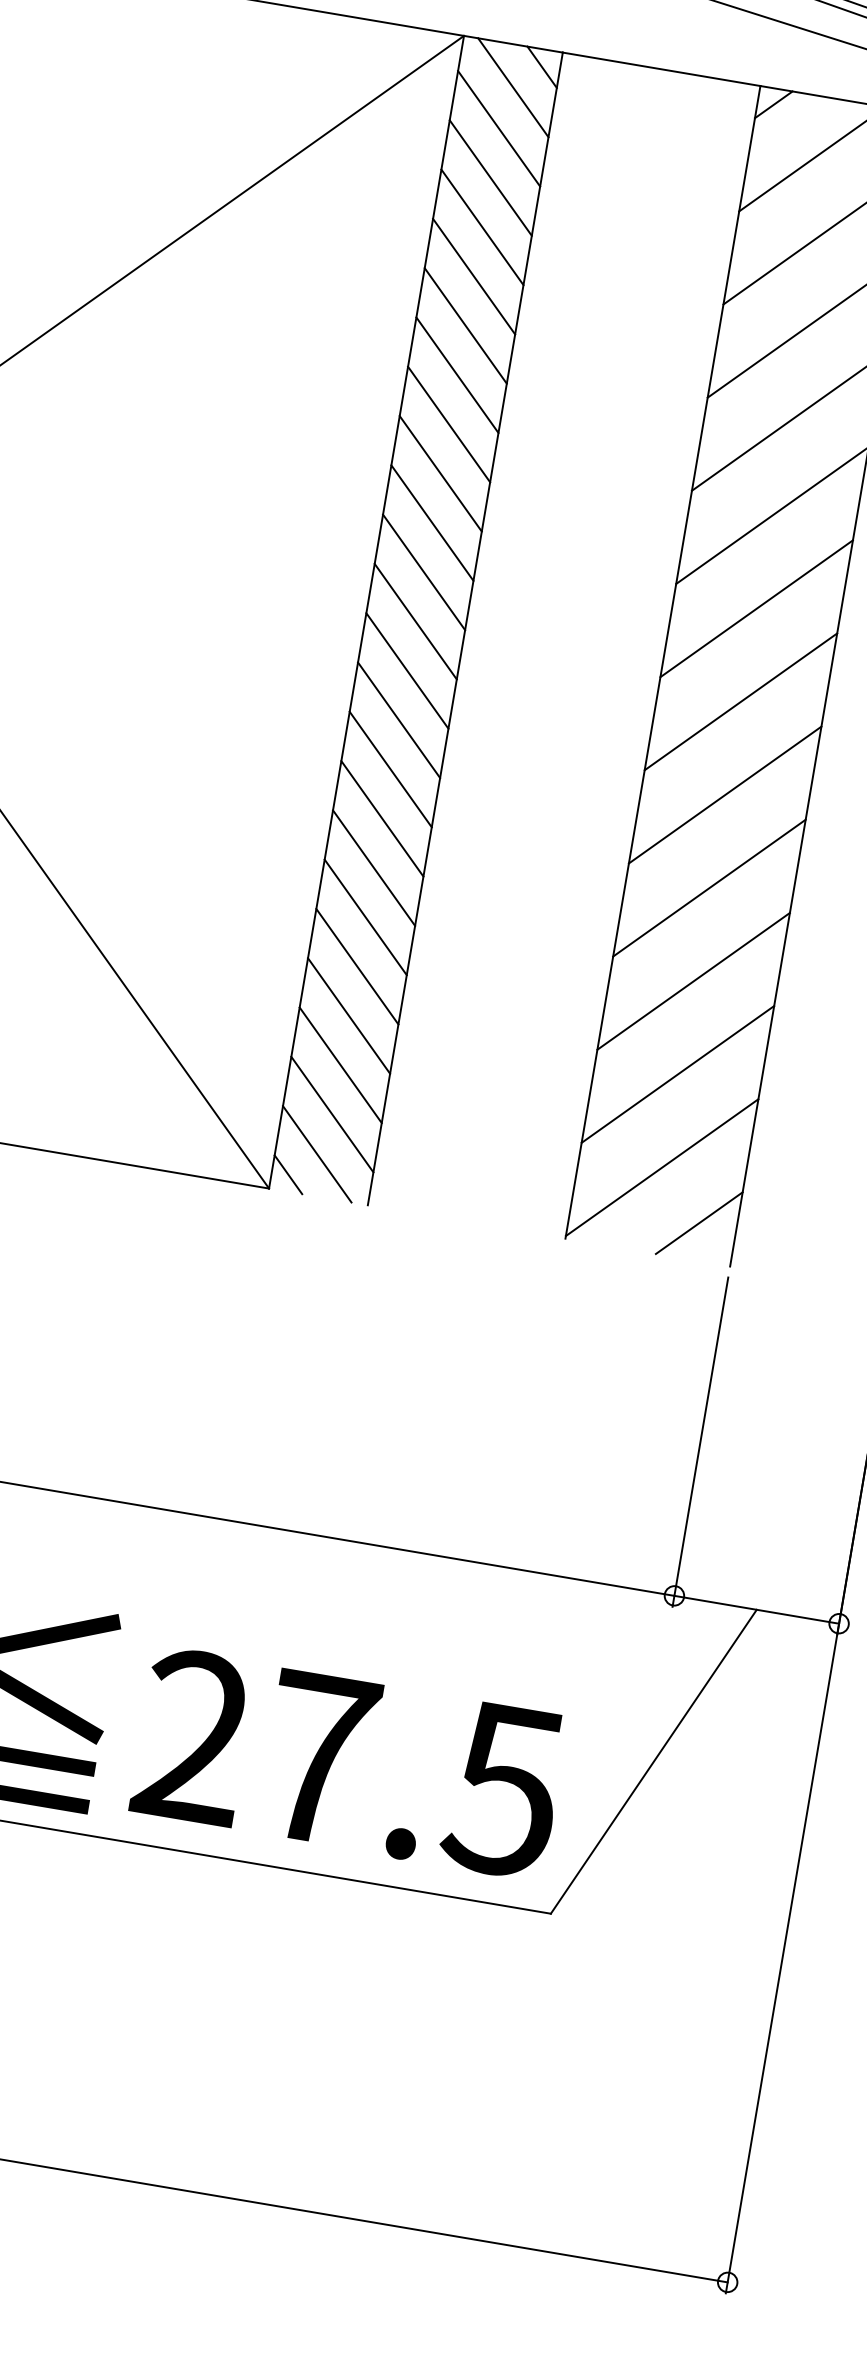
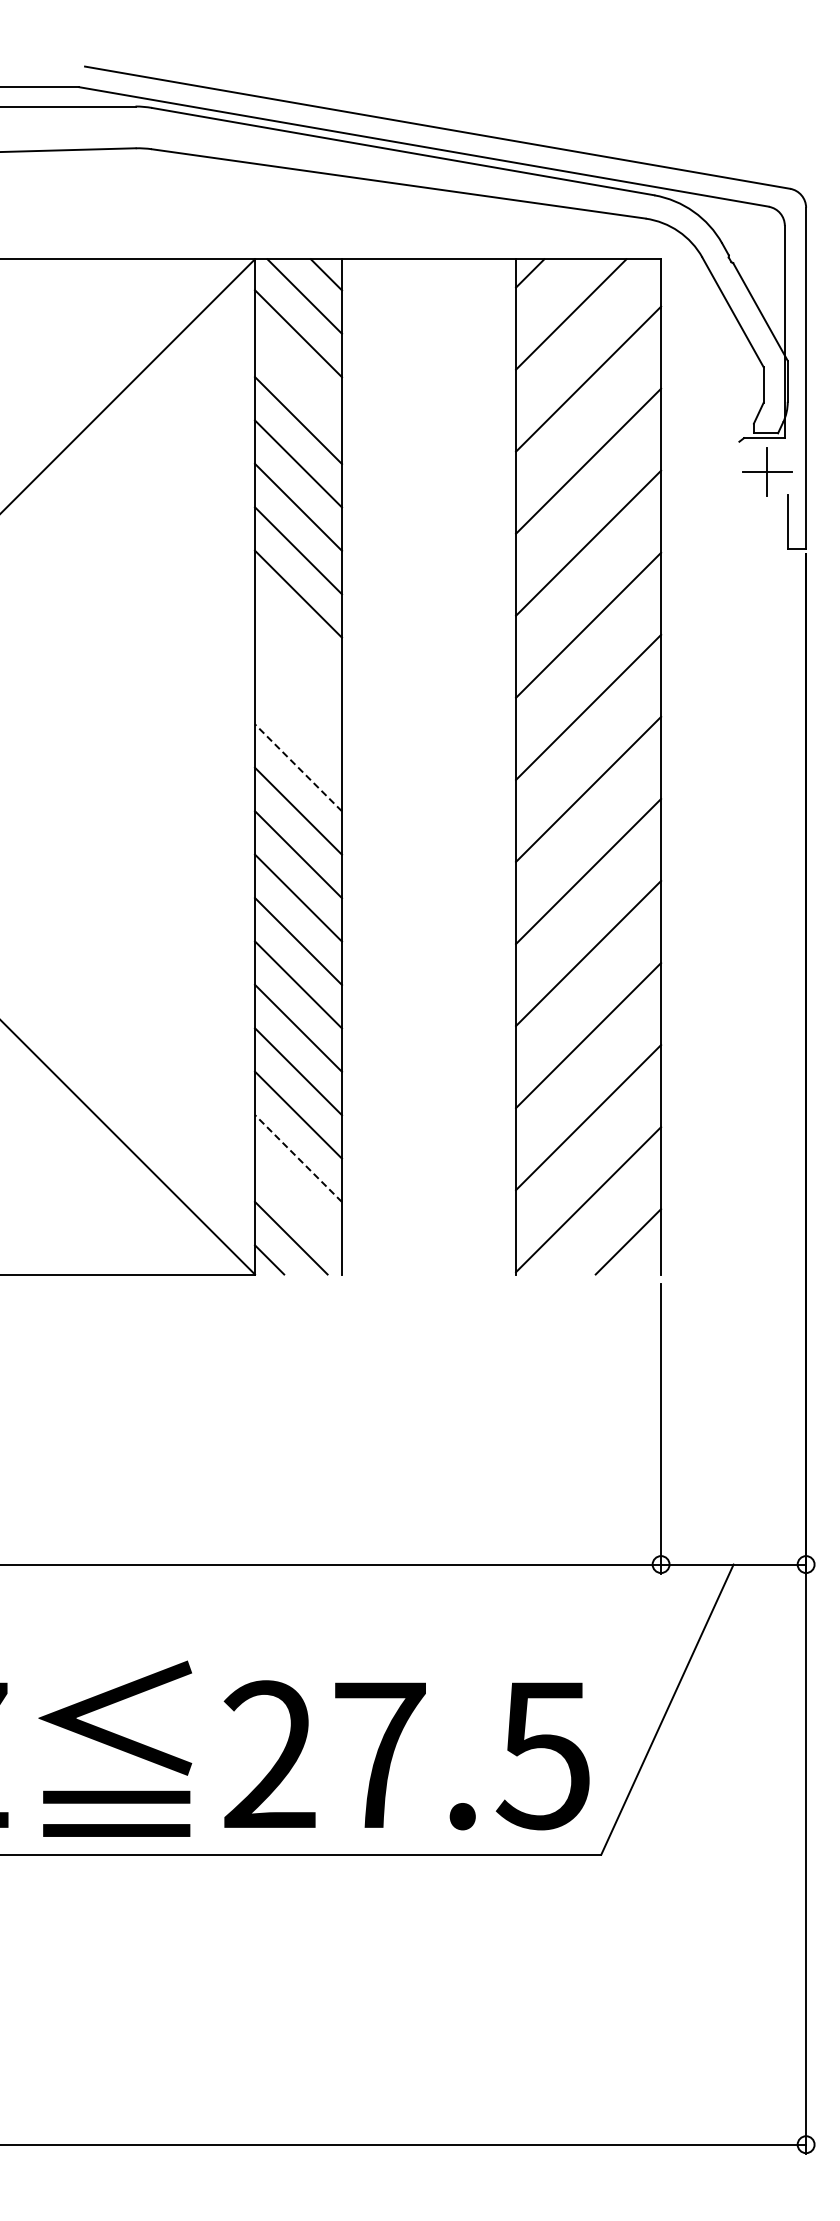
line: (490, 177) -> (298, 376), removed
line: (440, 473) -> (298, 637), removed
line: (432, 522) -> (298, 680), removed
line: (424, 571) -> (298, 723), removed
line: (415, 621) -> (298, 767), solid -> dashed
line: (340, 1065) -> (298, 1158), solid -> dashed
line: (332, 1114) -> (298, 1201), removed

